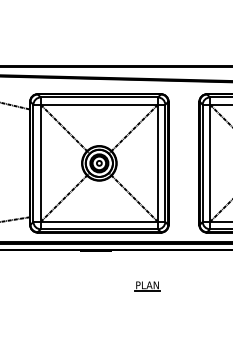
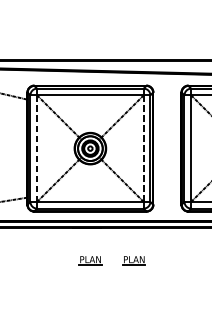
line: (40, 163) -> (36, 148), solid -> dashed
line: (157, 163) -> (143, 148), solid -> dashed
part: (99, 286) -> (90, 260), added

